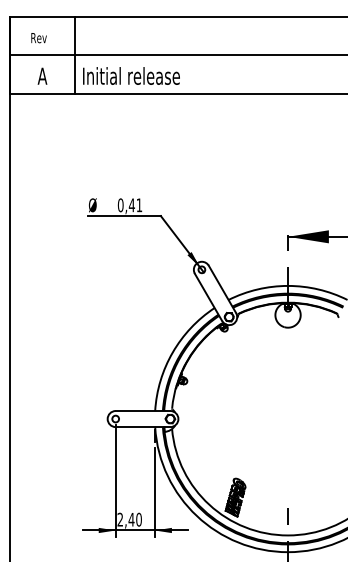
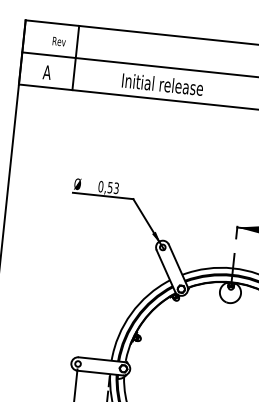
text: (38, 38) -> (58, 42), moved
text: (131, 75) -> (162, 84), moved
text: (135, 205) -> (113, 188), 0,41 -> 0,53

